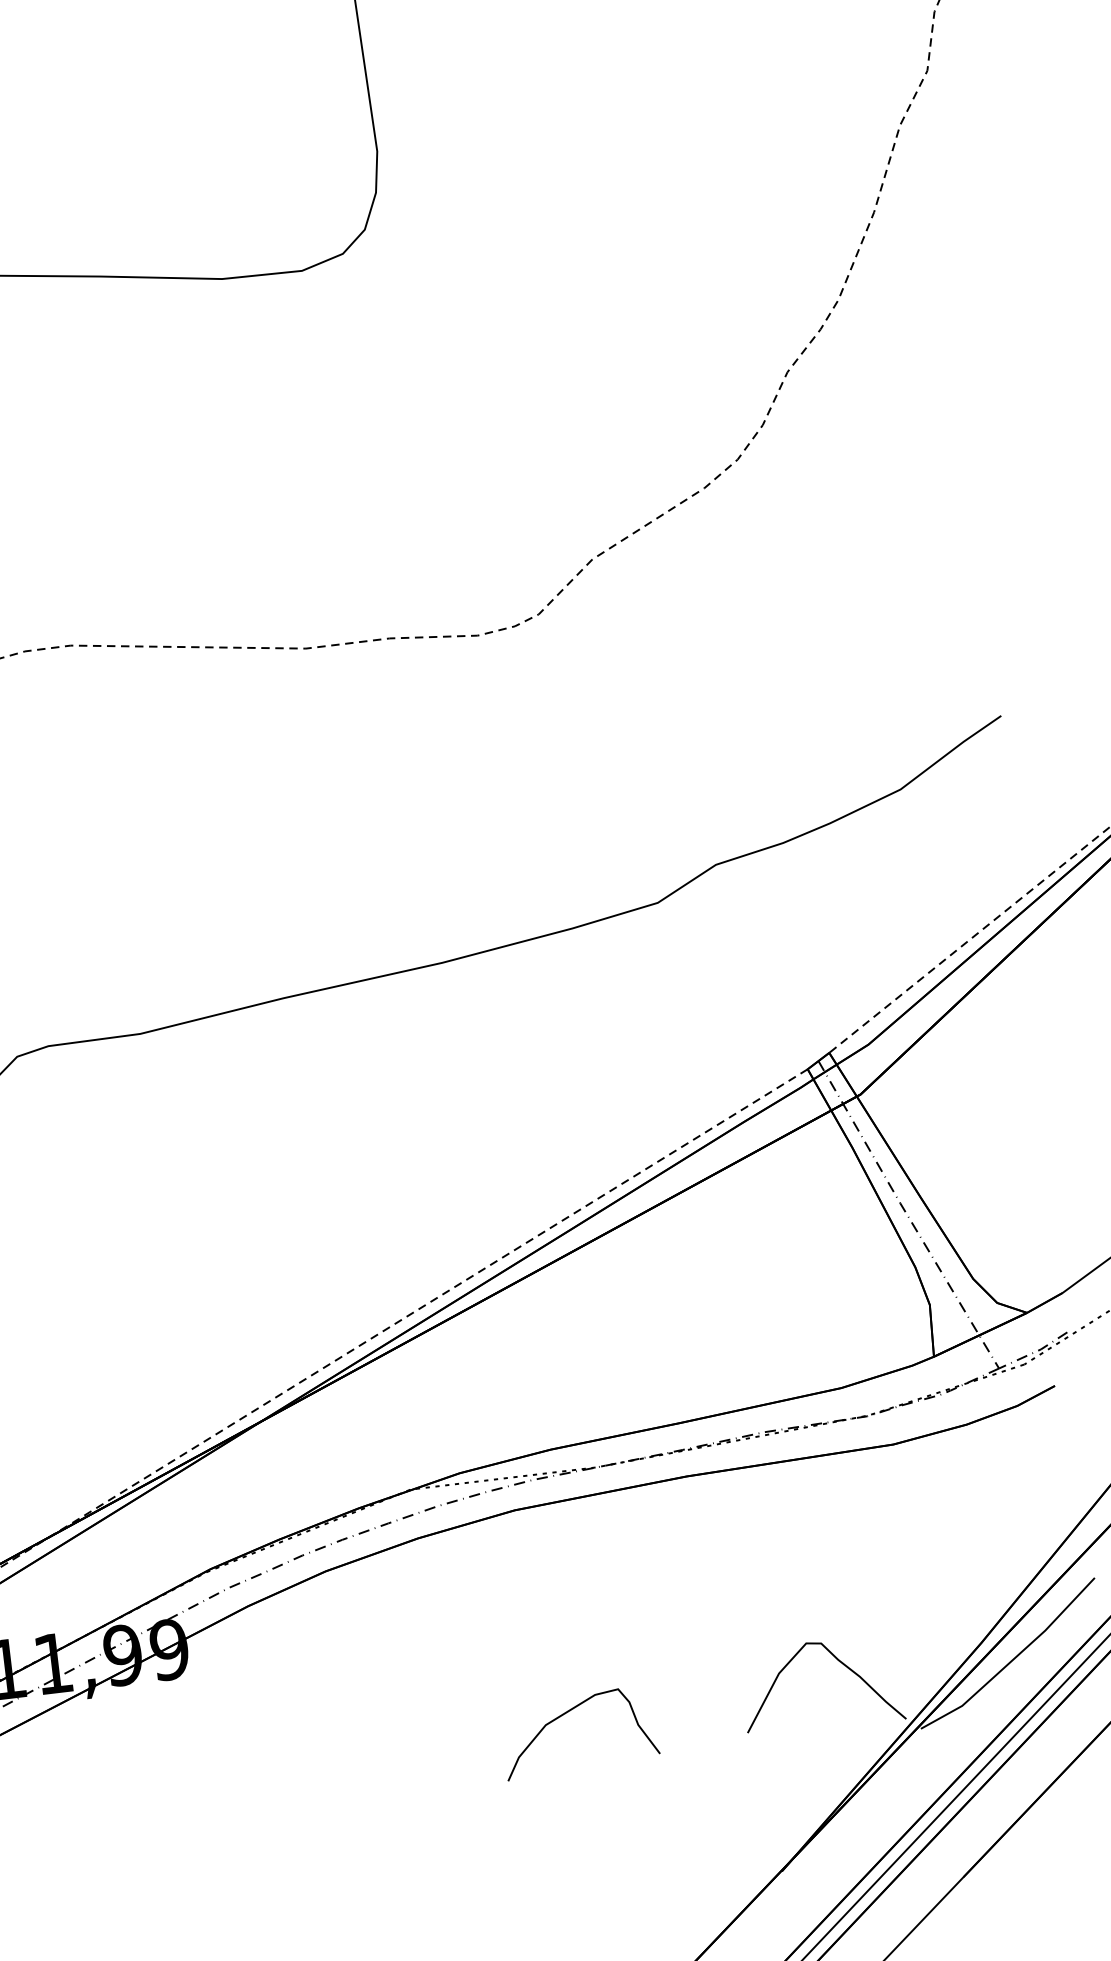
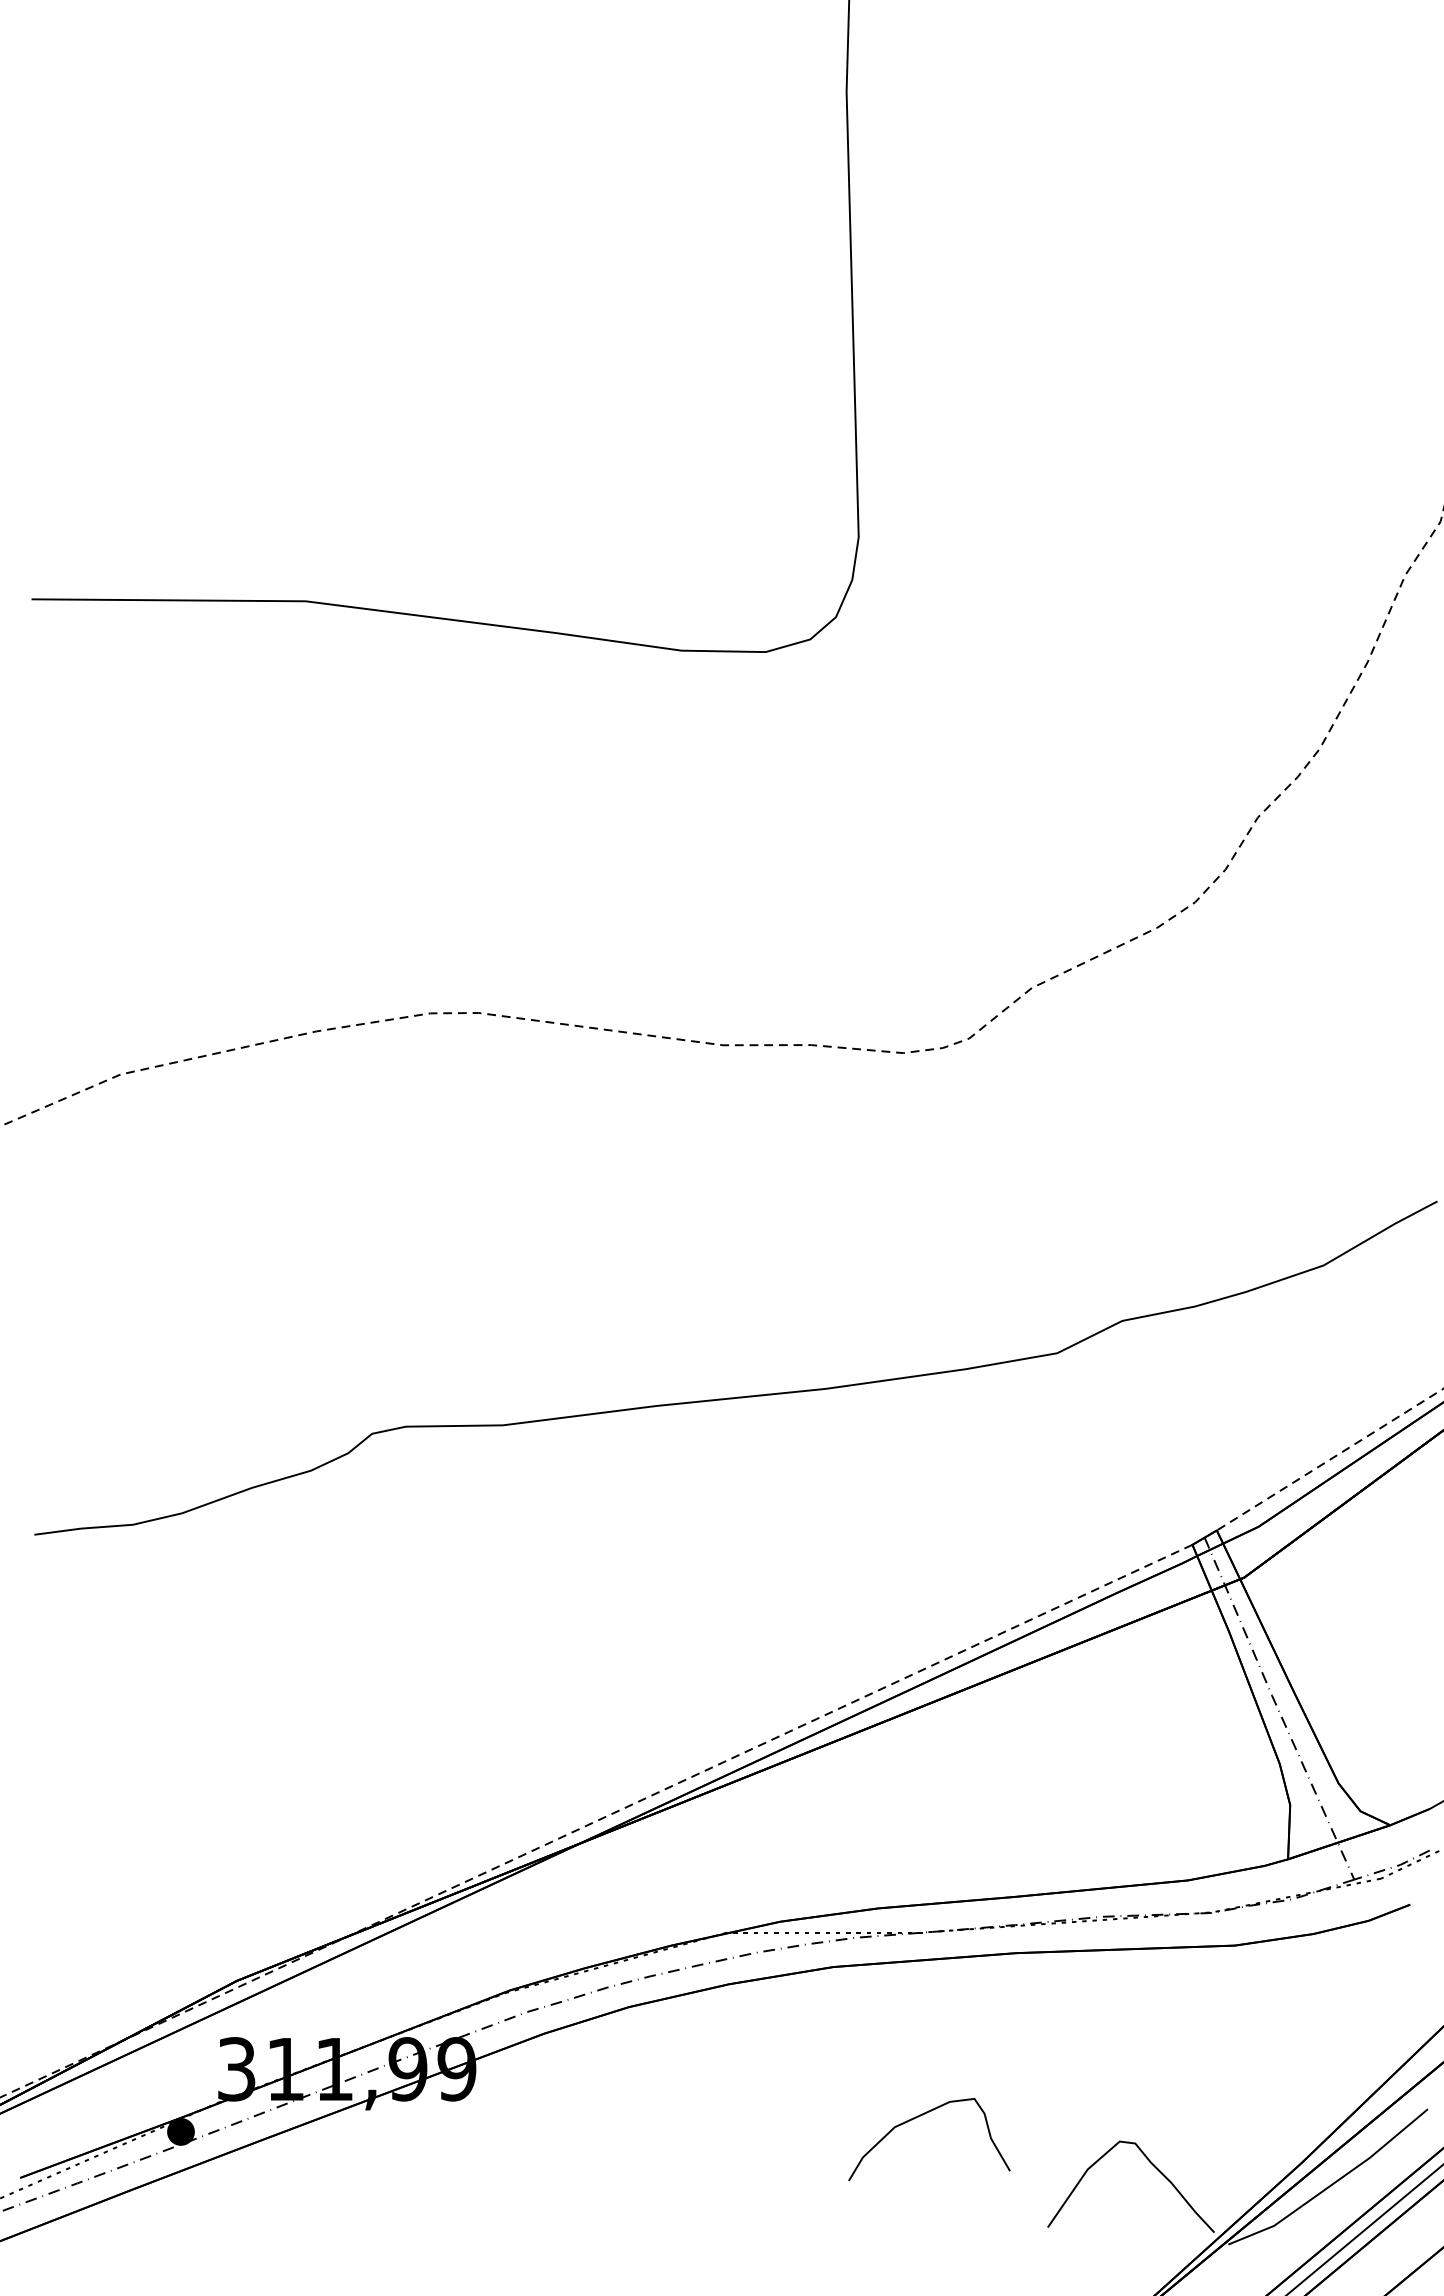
curve: (567, 1713) -> (918, 2117), moved

